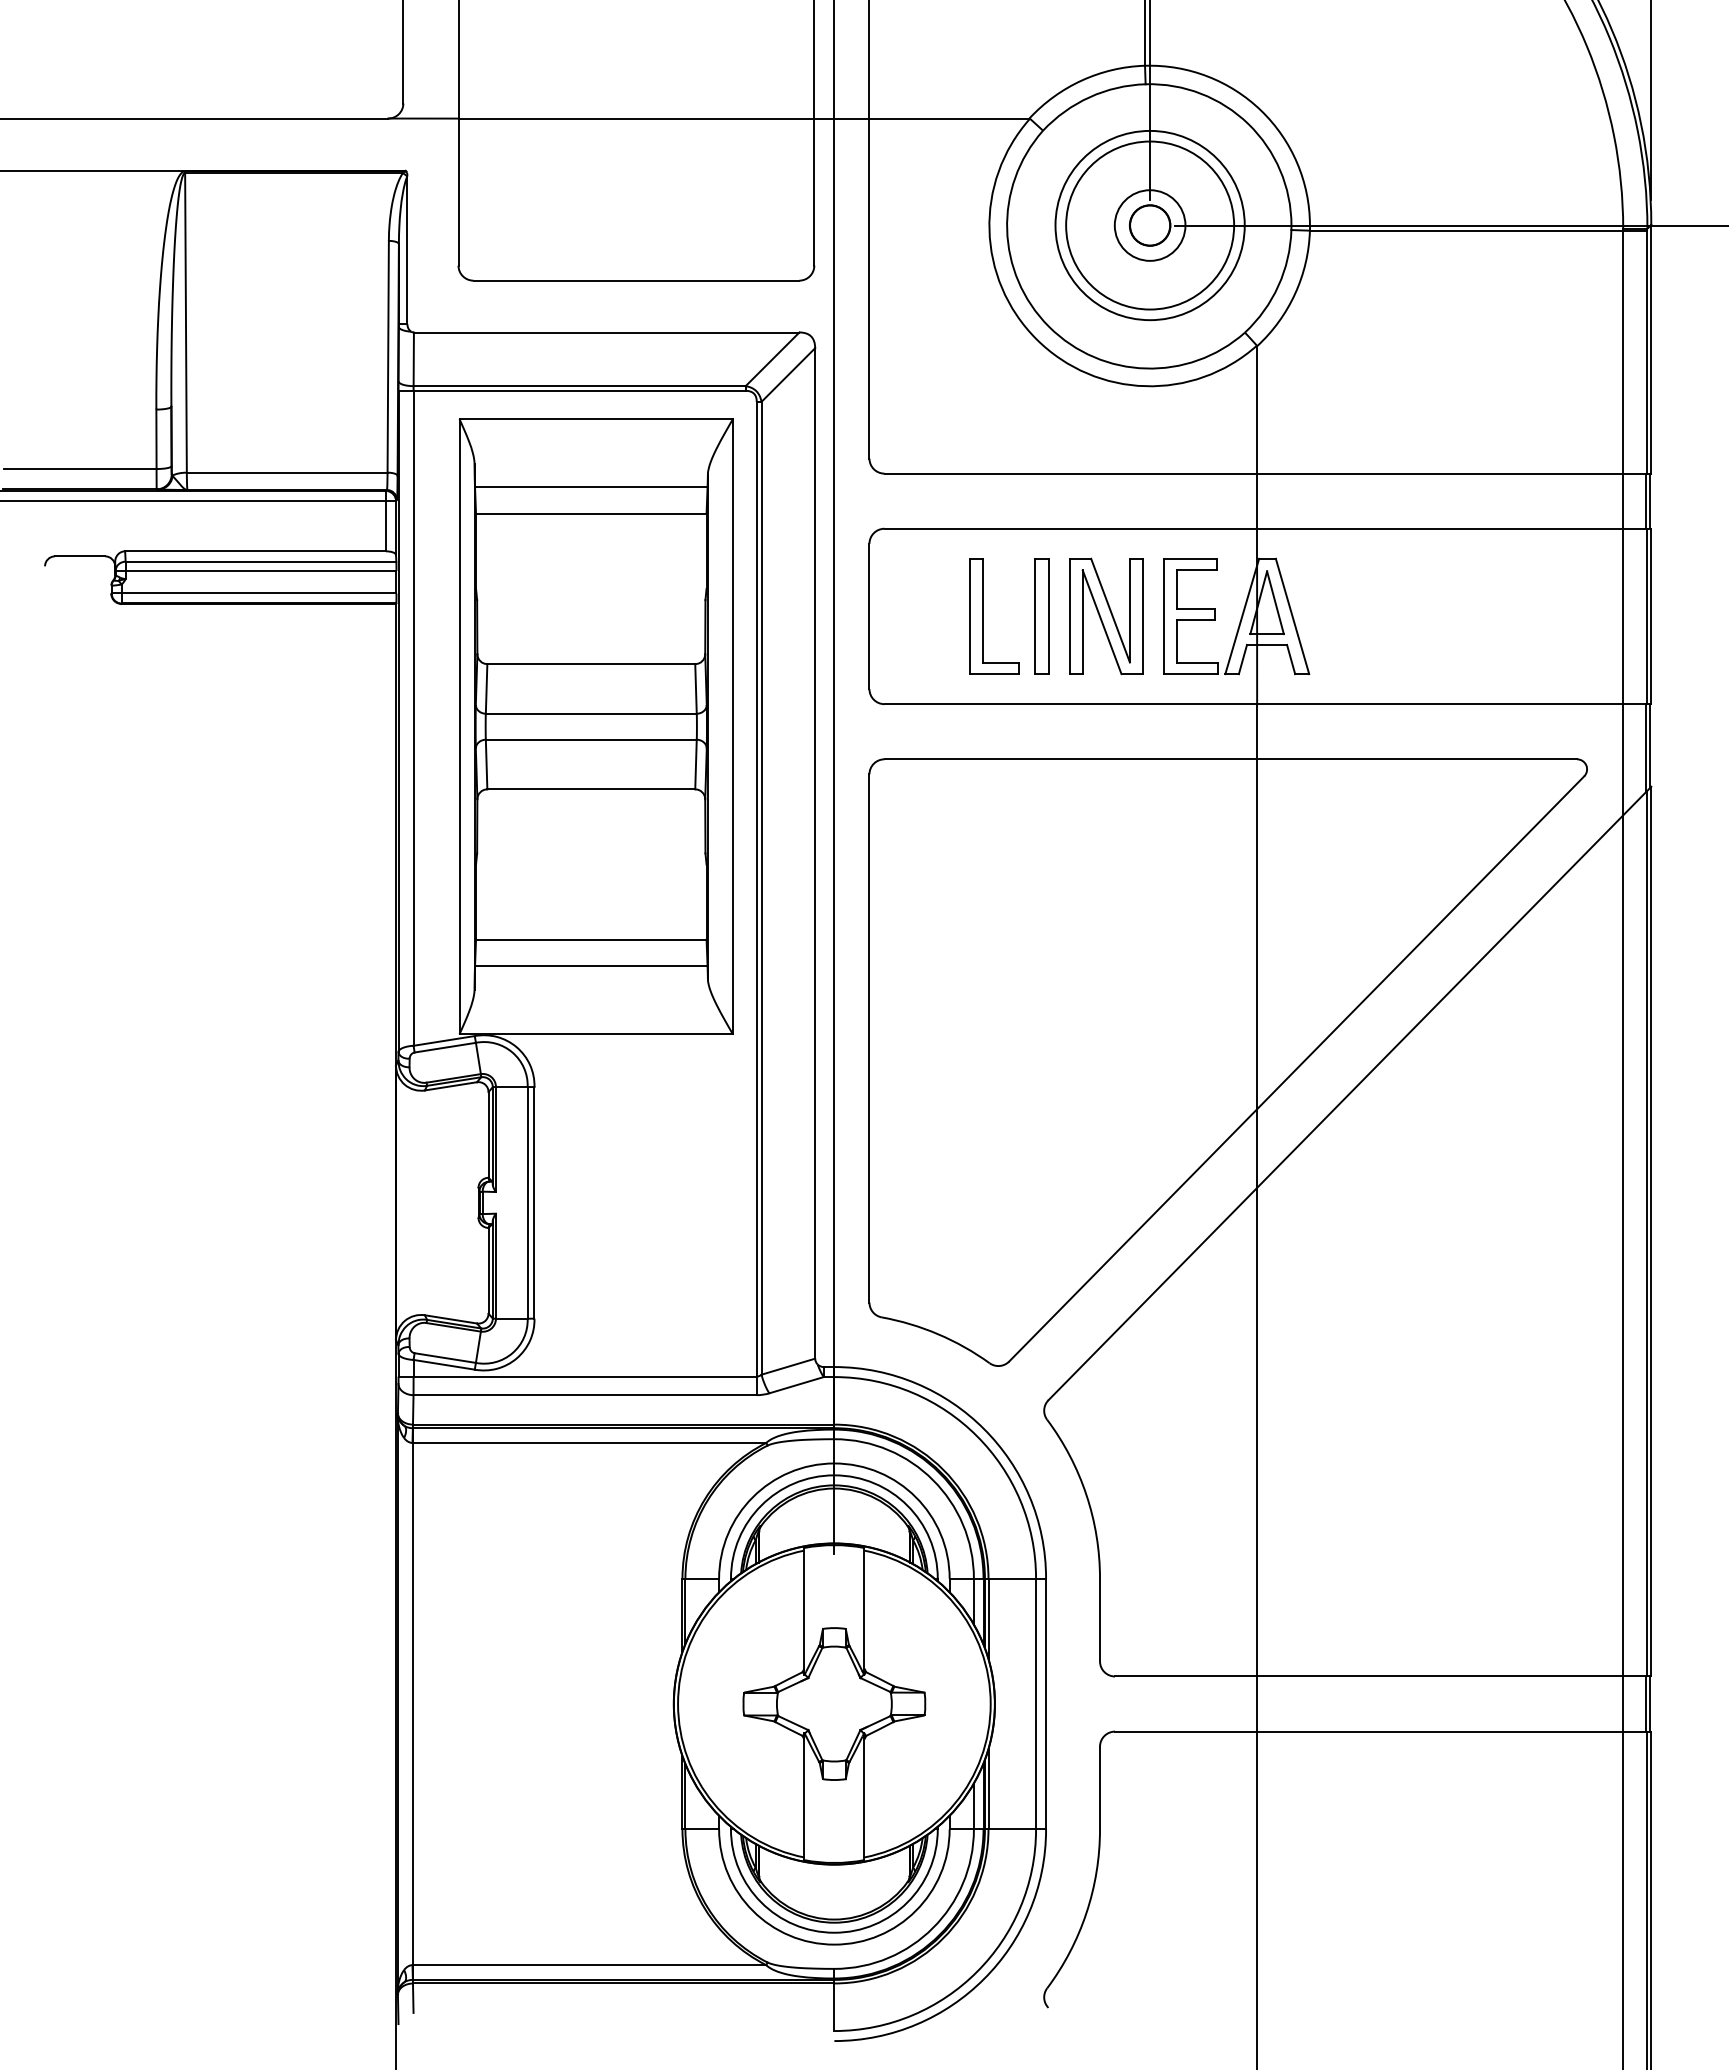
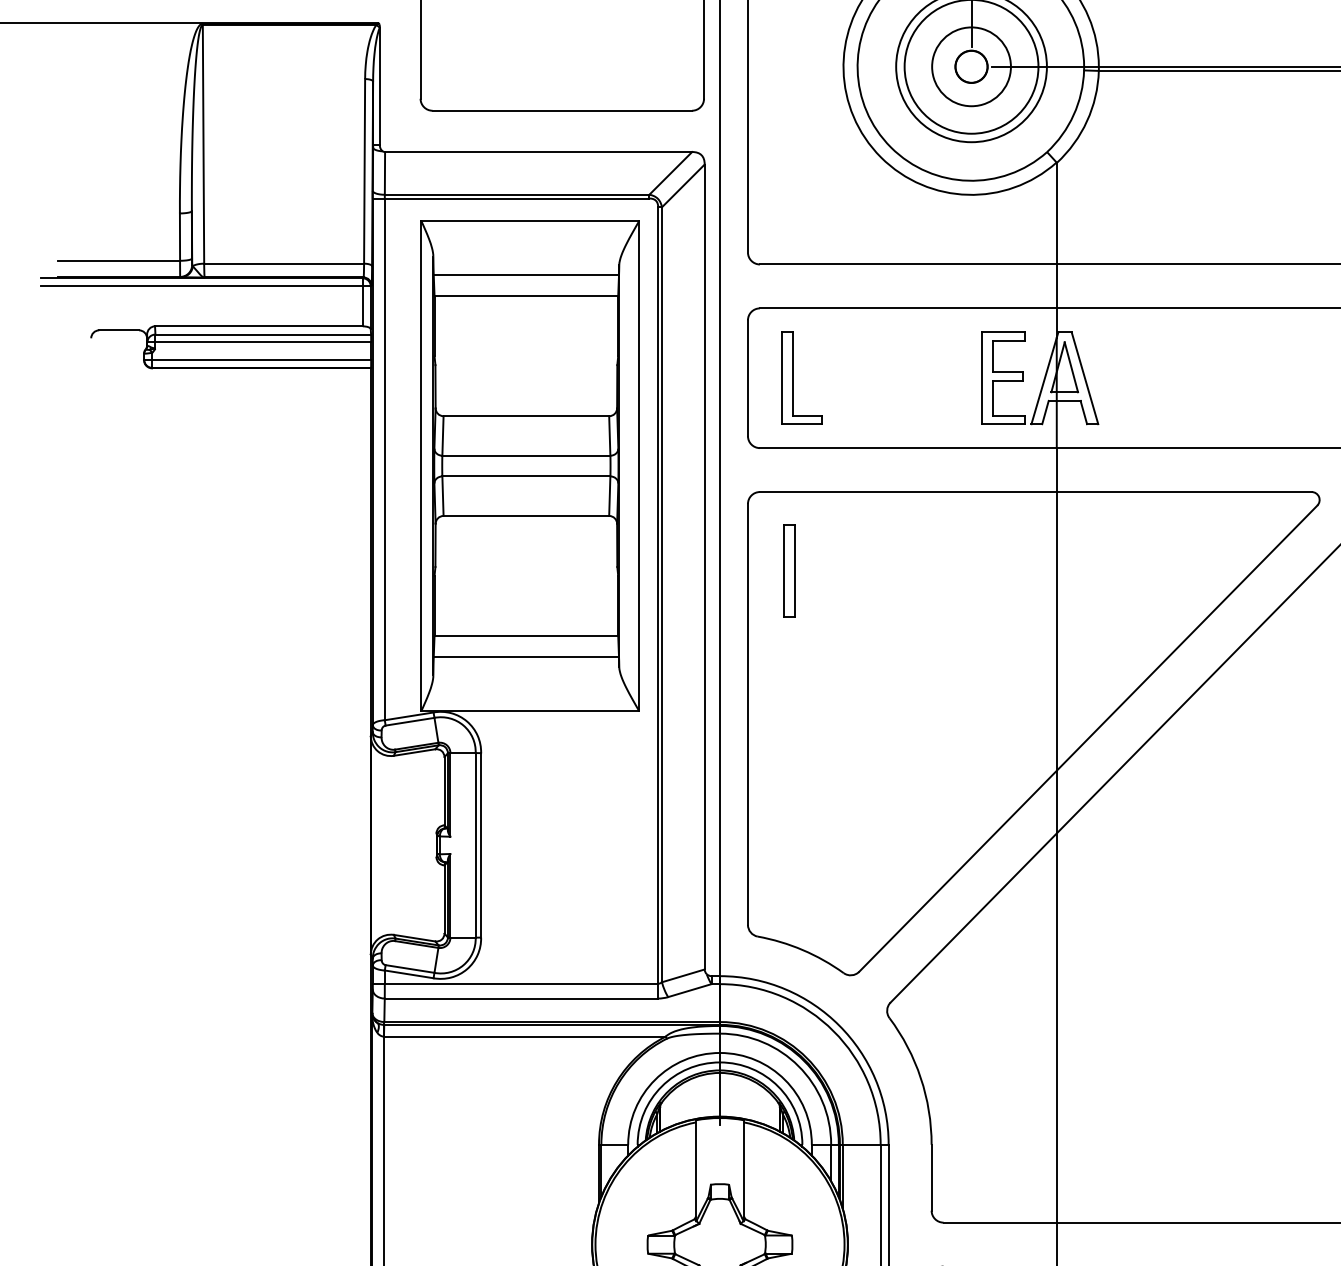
circle: (1149, 225) -> (971, 66), size x1.4
part: (983, 616) -> (793, 378), moved
part: (1041, 616) -> (788, 571), moved
part: (1106, 616) -> (936, 378), removed

